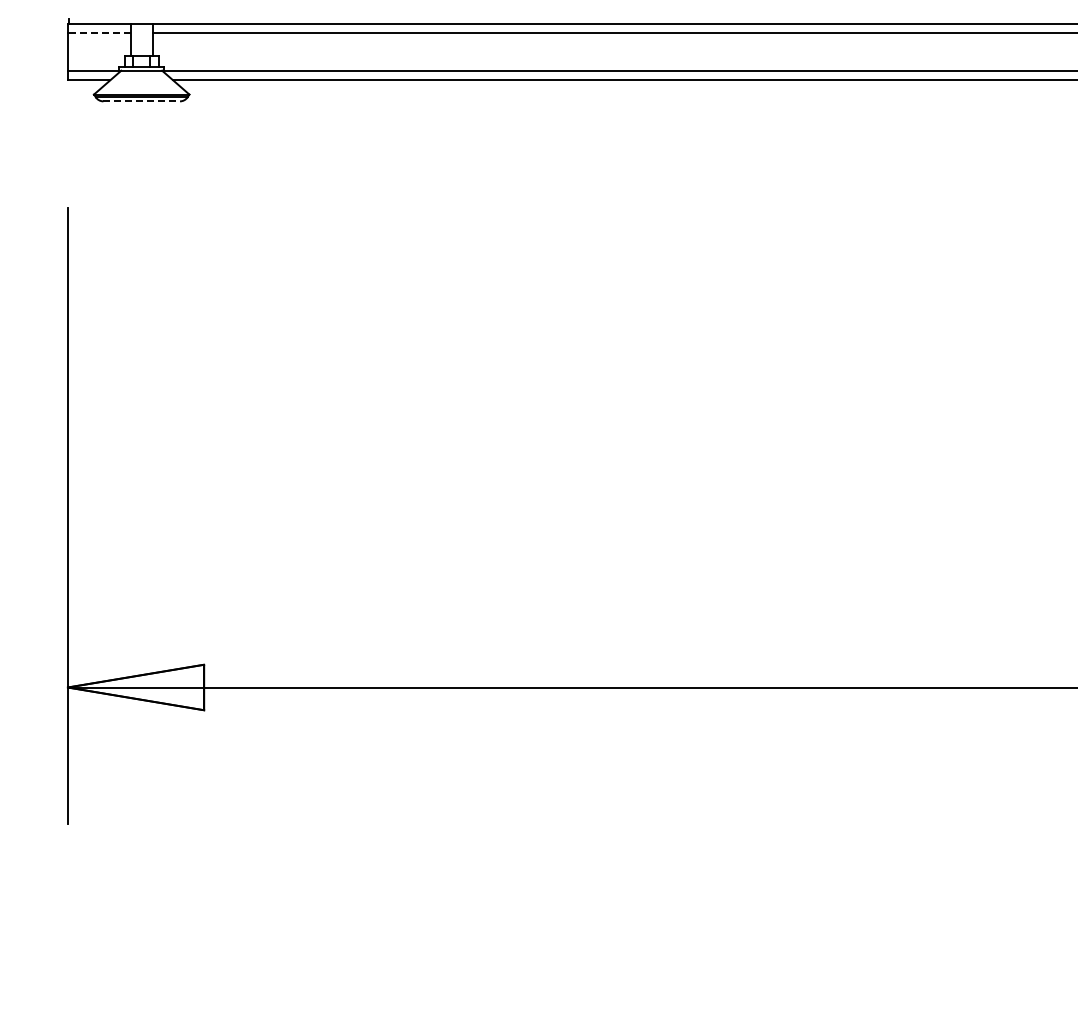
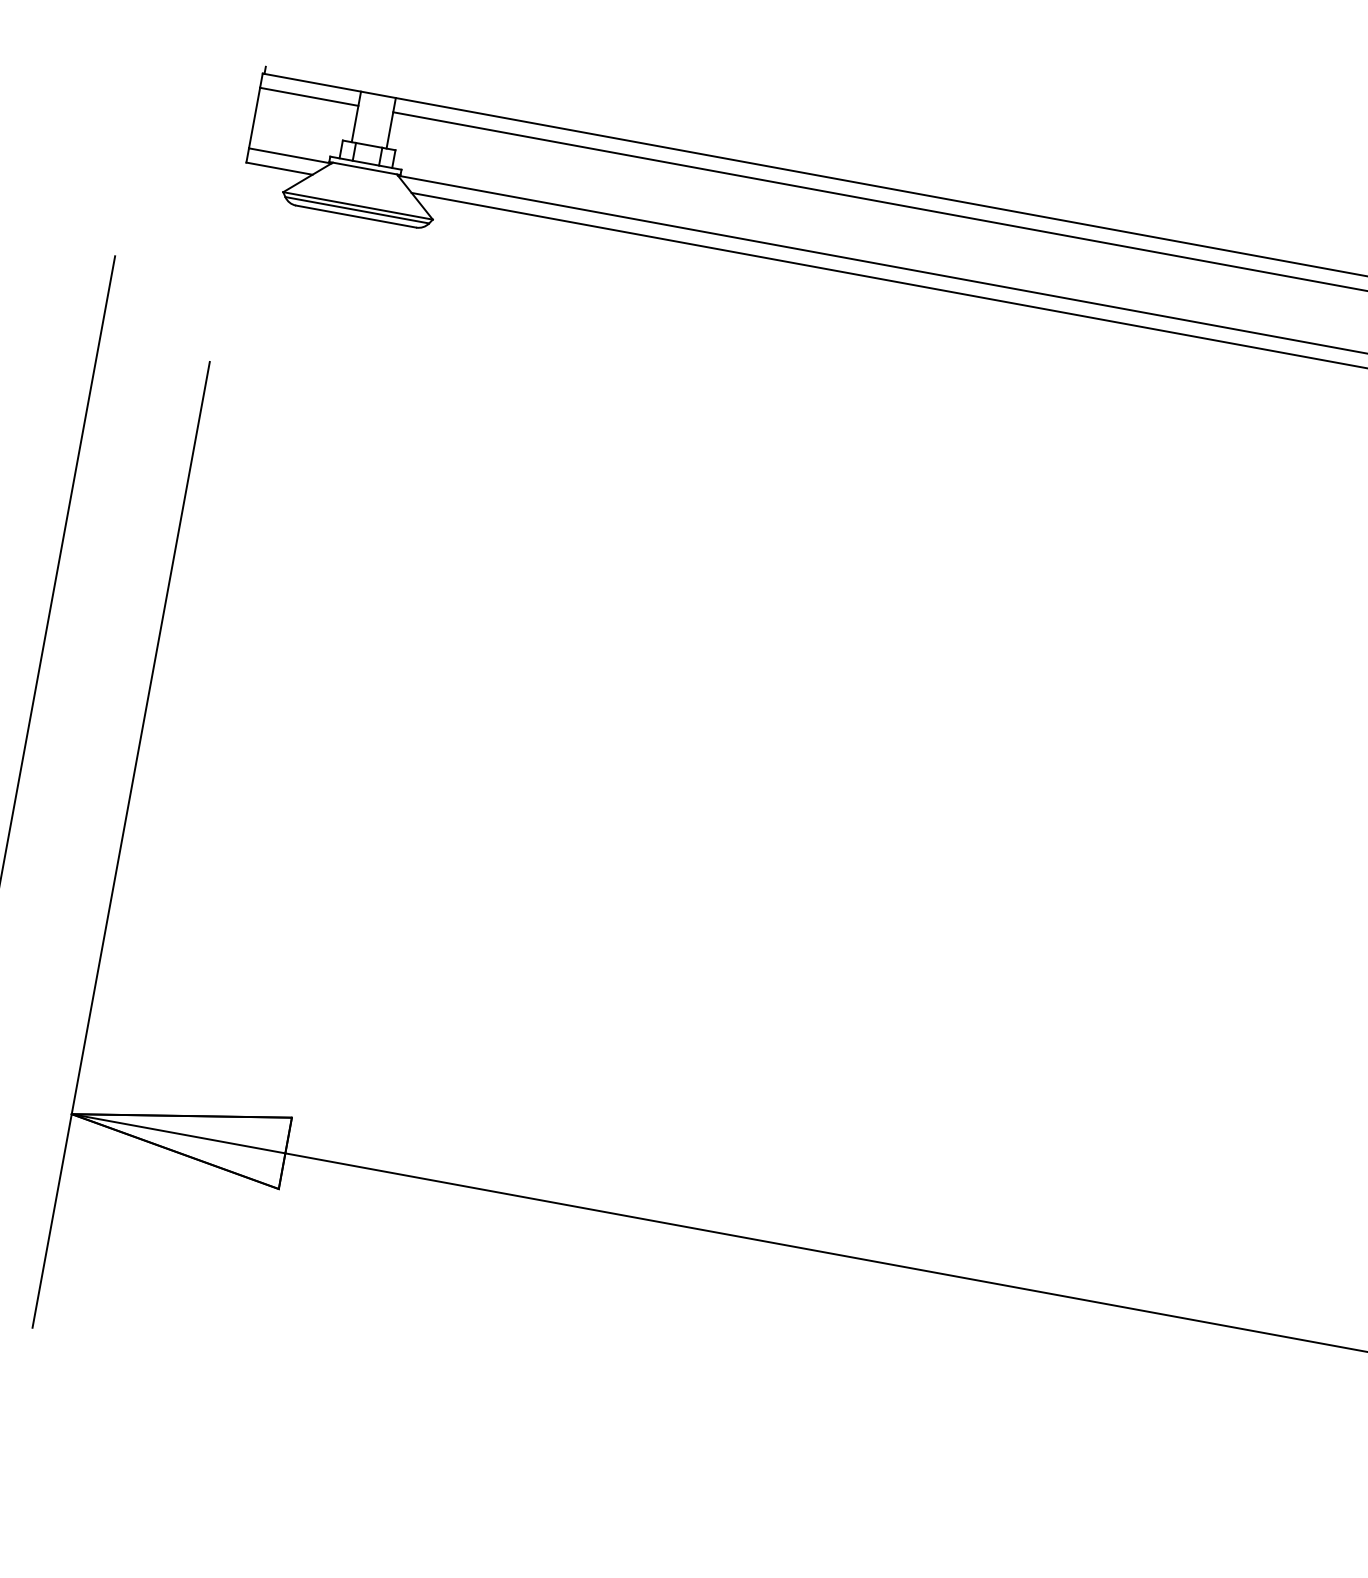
line: (98, 32) -> (308, 96), dashed -> solid
line: (142, 101) -> (357, 216), dashed -> solid

